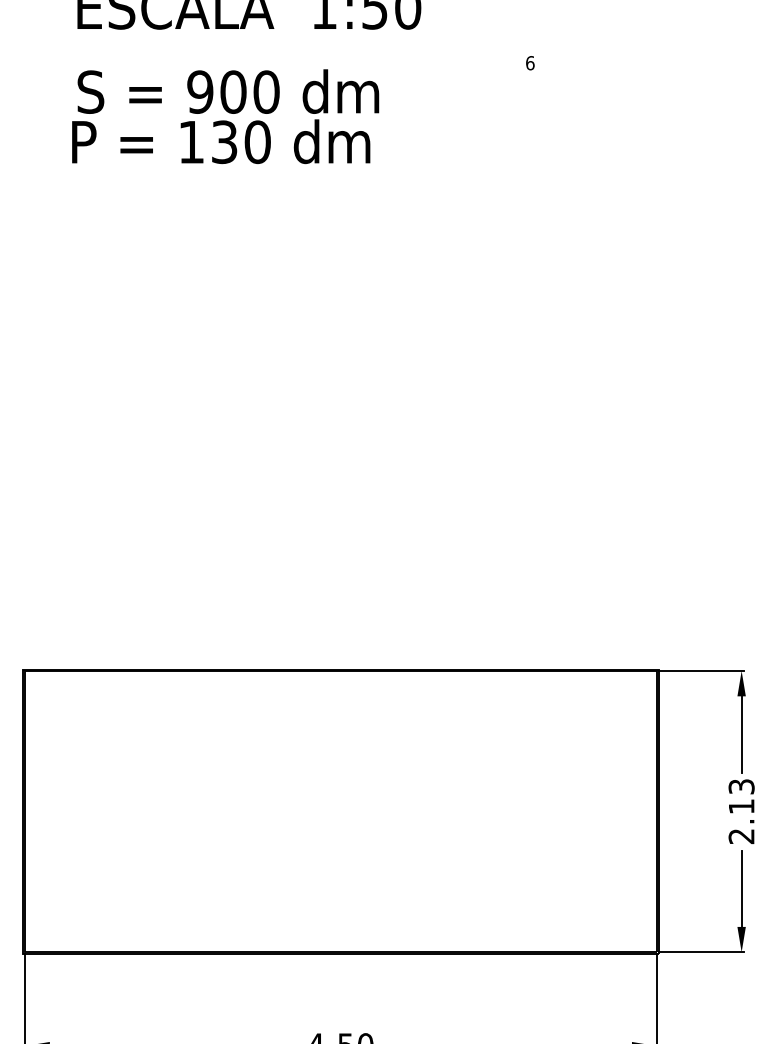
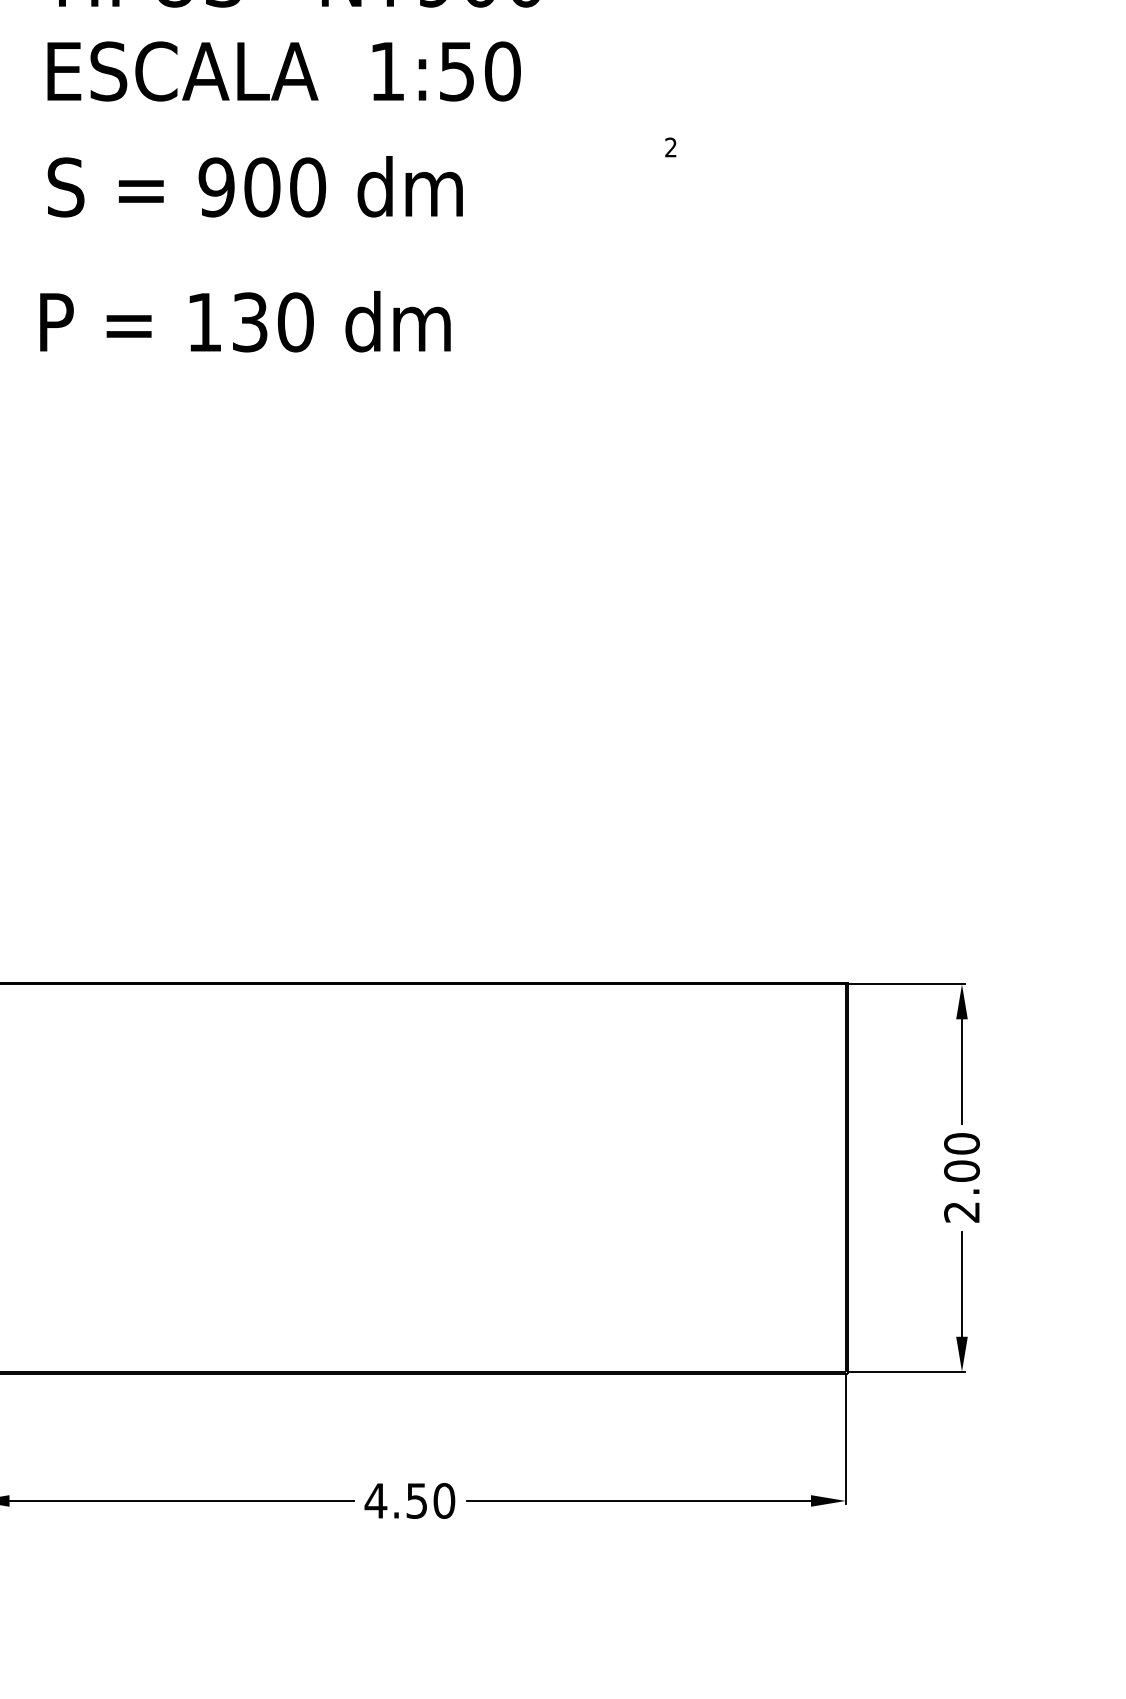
text: (530, 63) -> (671, 147), 6 -> 2
text: (221, 141) -> (245, 321), moved
text: (741, 796) -> (961, 1157), 2.13 -> 2.00

